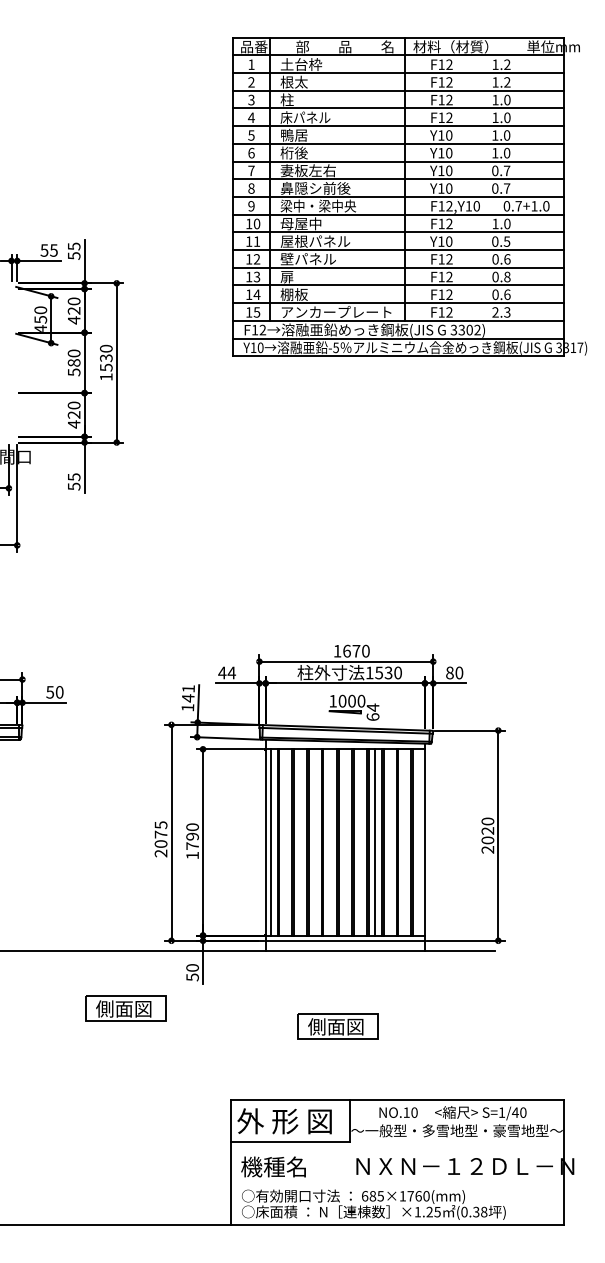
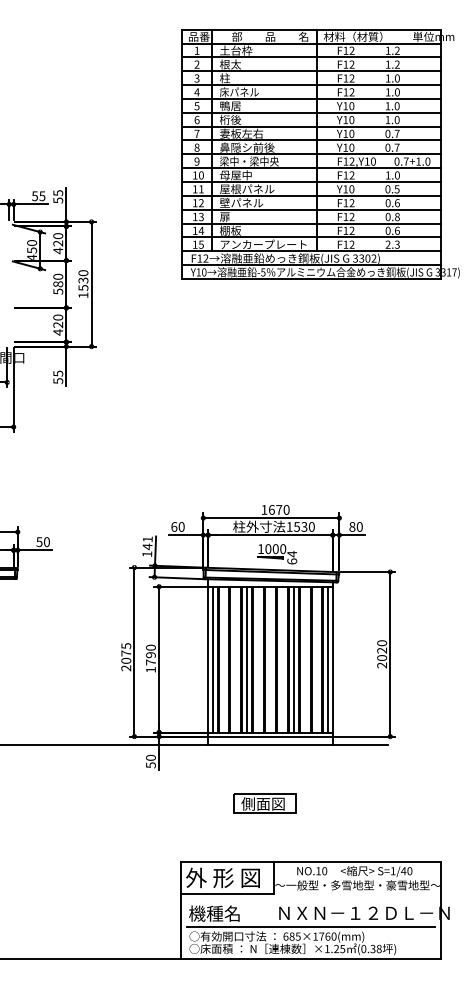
text: (226, 672) -> (177, 526), 44 -> 60
line: (314, 842) -> (246, 659), added
line: (419, 842) -> (328, 659), added
part: (125, 1008) -> (98, 789), removed
line: (396, 1183) -> (310, 926), added

